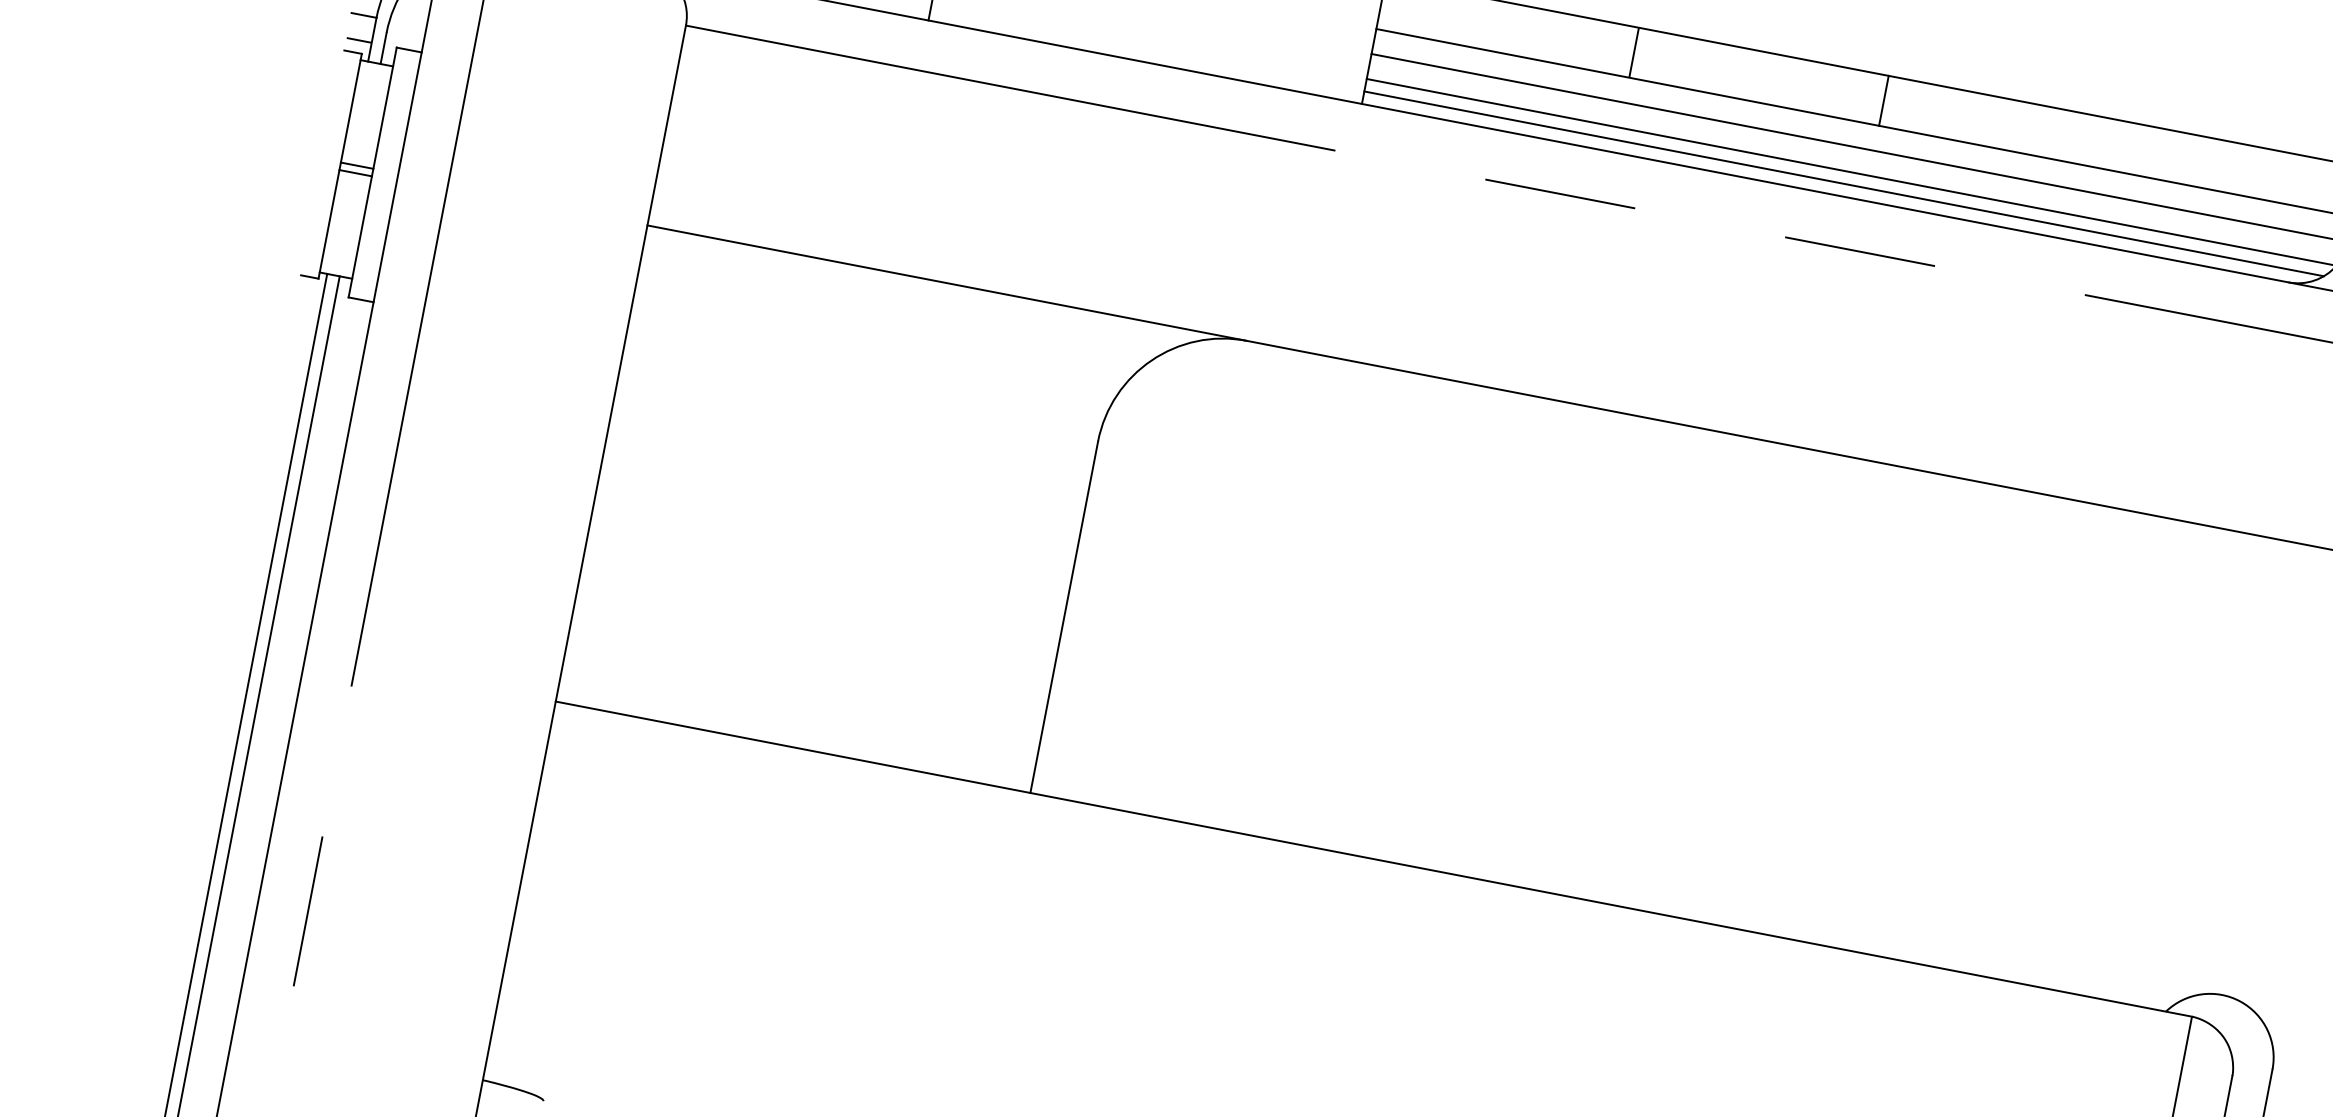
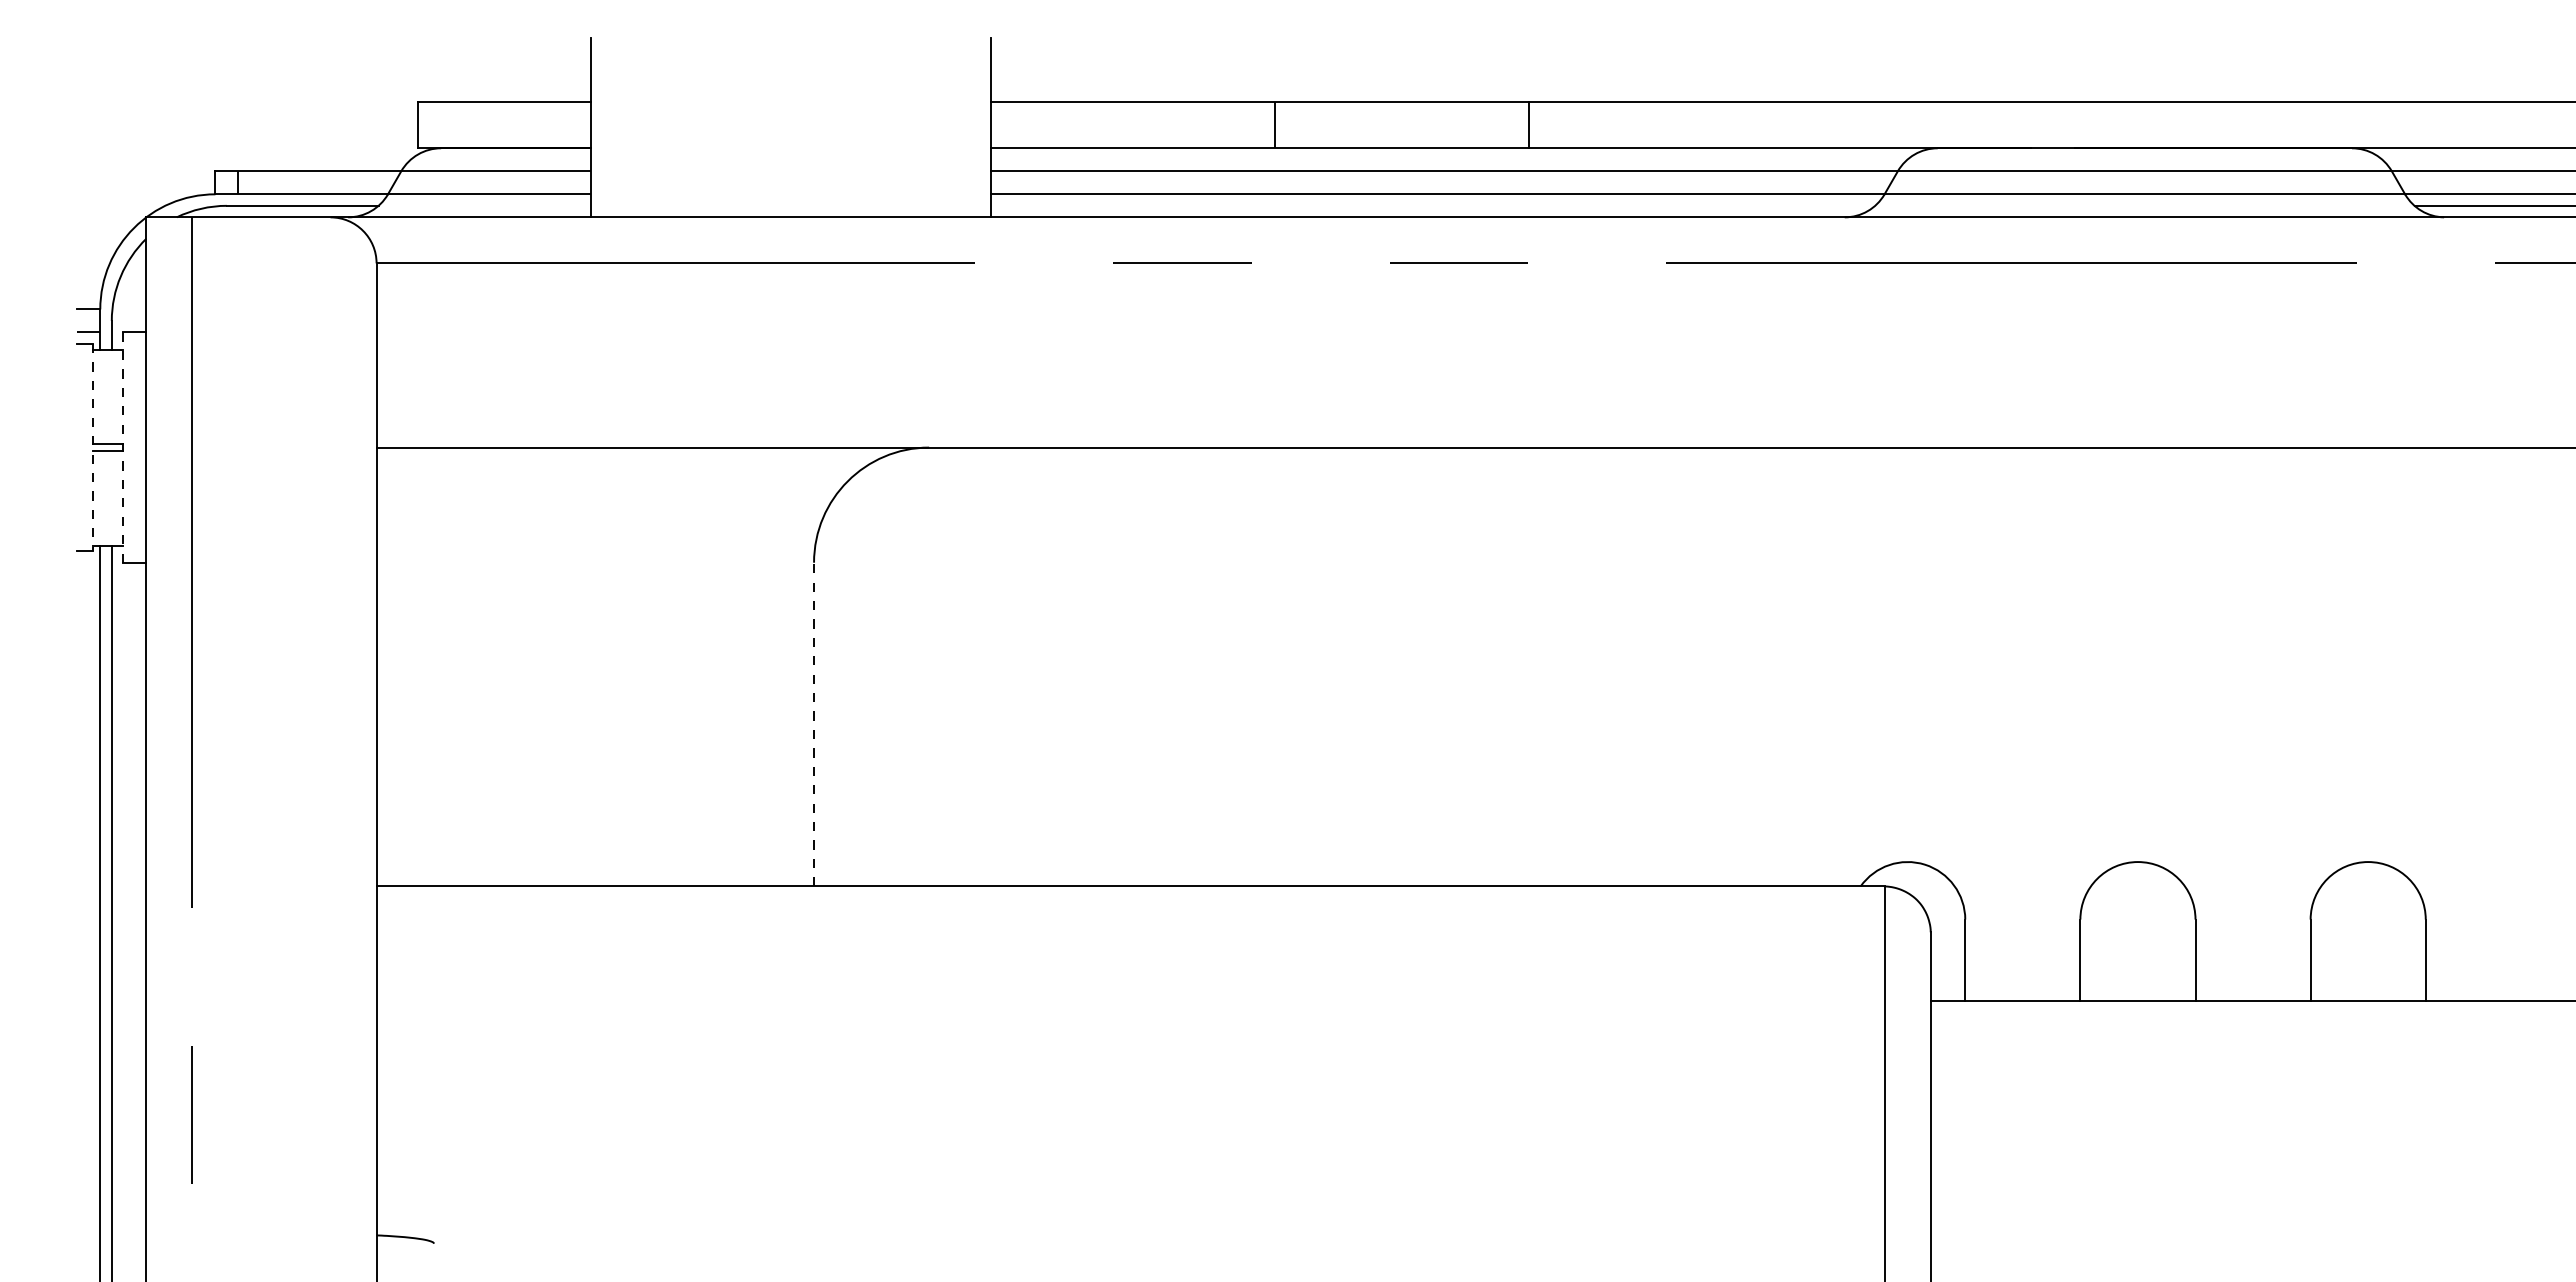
line: (1633, 52) -> (1274, 125), moved
line: (1884, 101) -> (1529, 125), moved
line: (340, 166) -> (93, 447), solid -> dashed
line: (372, 173) -> (123, 448), solid -> dashed
line: (1843, 183) -> (1432, 205), removed
line: (1064, 617) -> (814, 724), solid -> dashed

